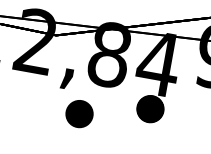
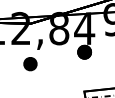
part: (79, 114) -> (30, 64), moved

